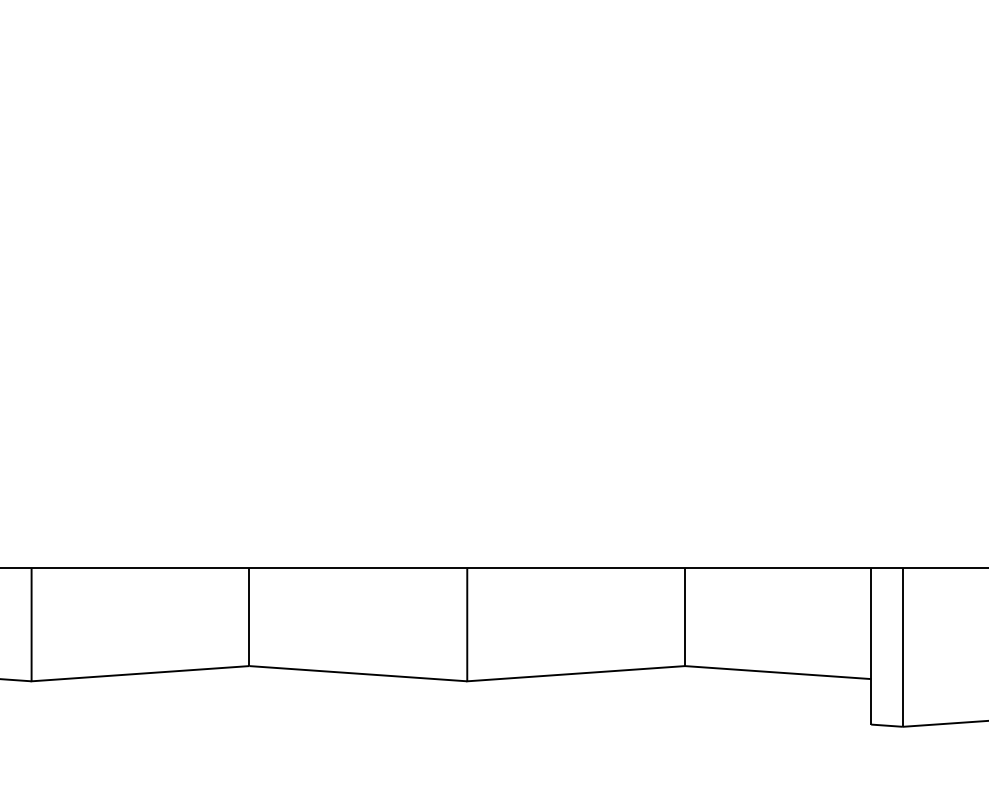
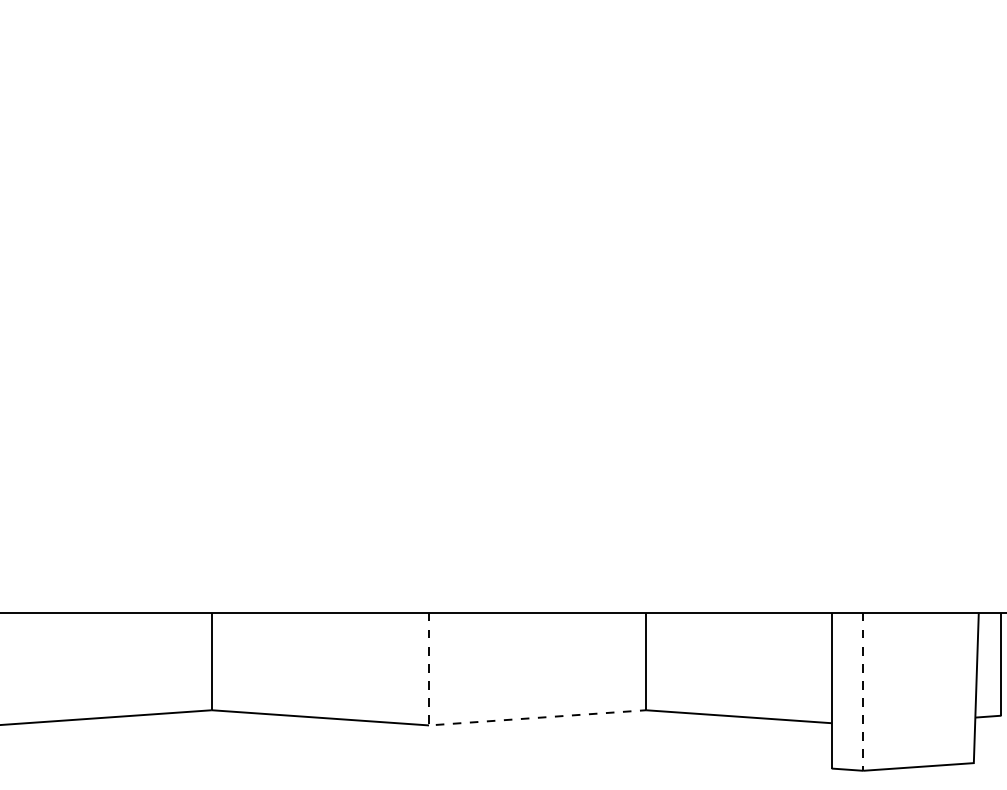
line: (903, 647) -> (863, 691), solid -> dashed
line: (518, 677) -> (480, 721), solid -> dashed

